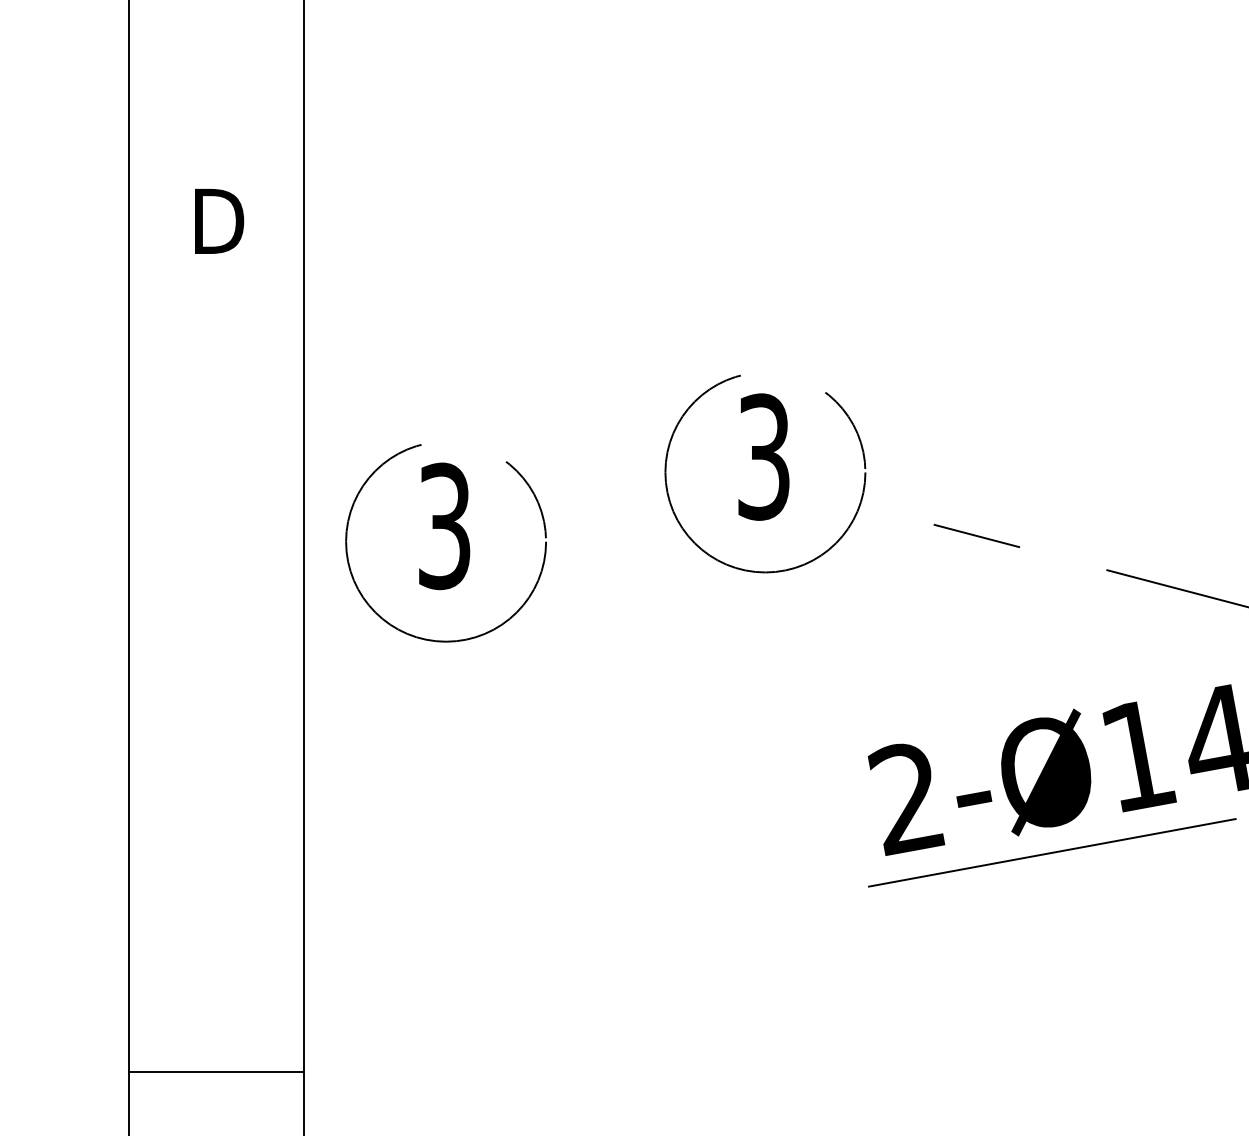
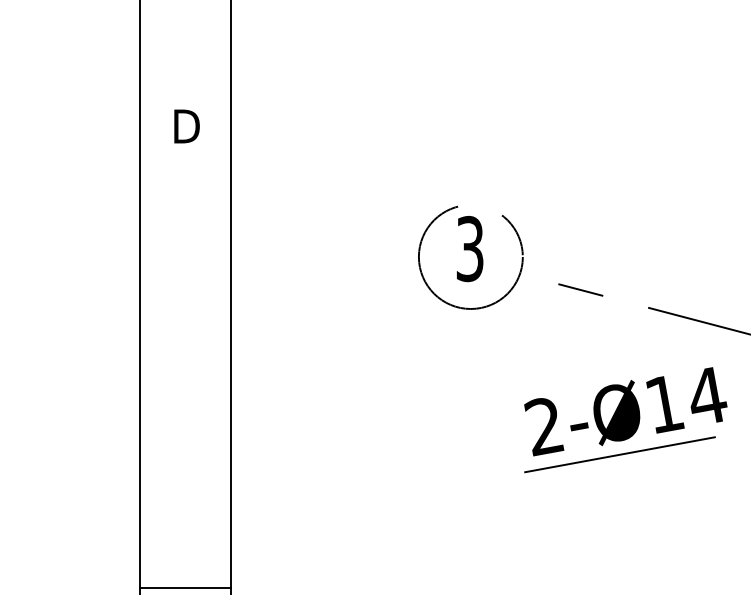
part: (449, 531) -> (306, 287), removed
line: (216, 1071) -> (185, 587), moved

